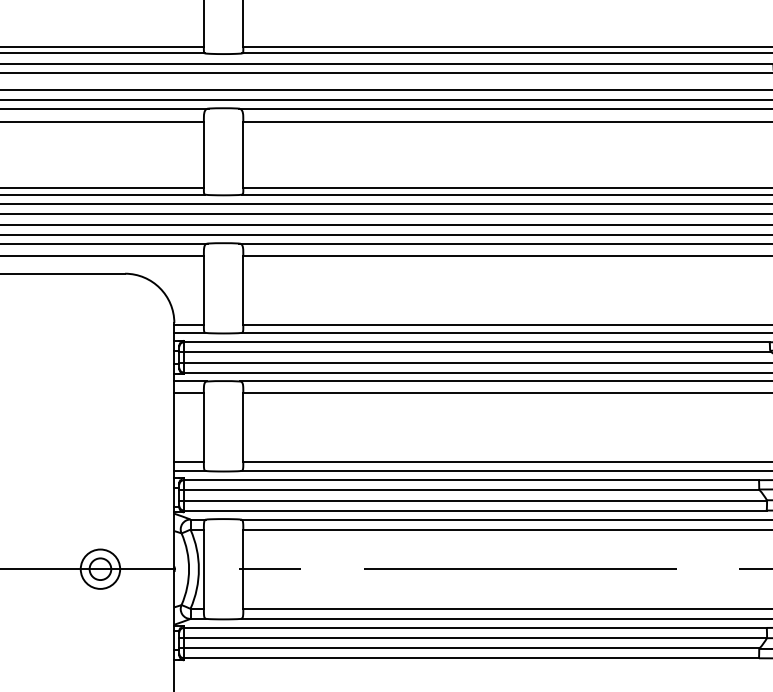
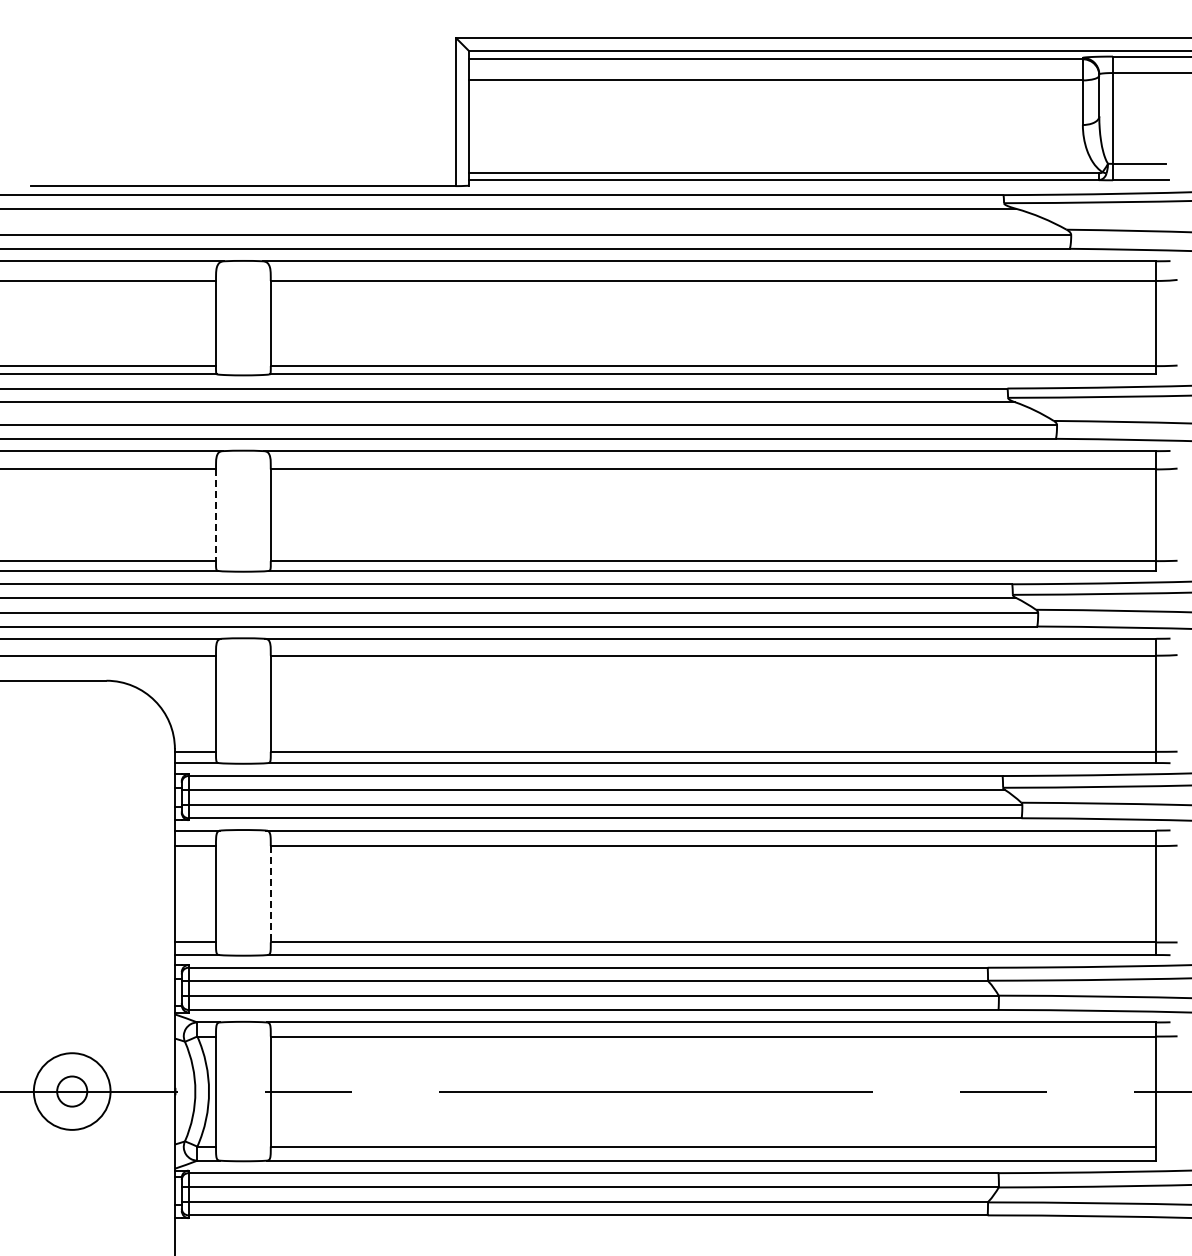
line: (204, 154) -> (216, 515), solid -> dashed
line: (243, 427) -> (270, 894), solid -> dashed
circle: (99, 569) -> (71, 1091), size x1.4

